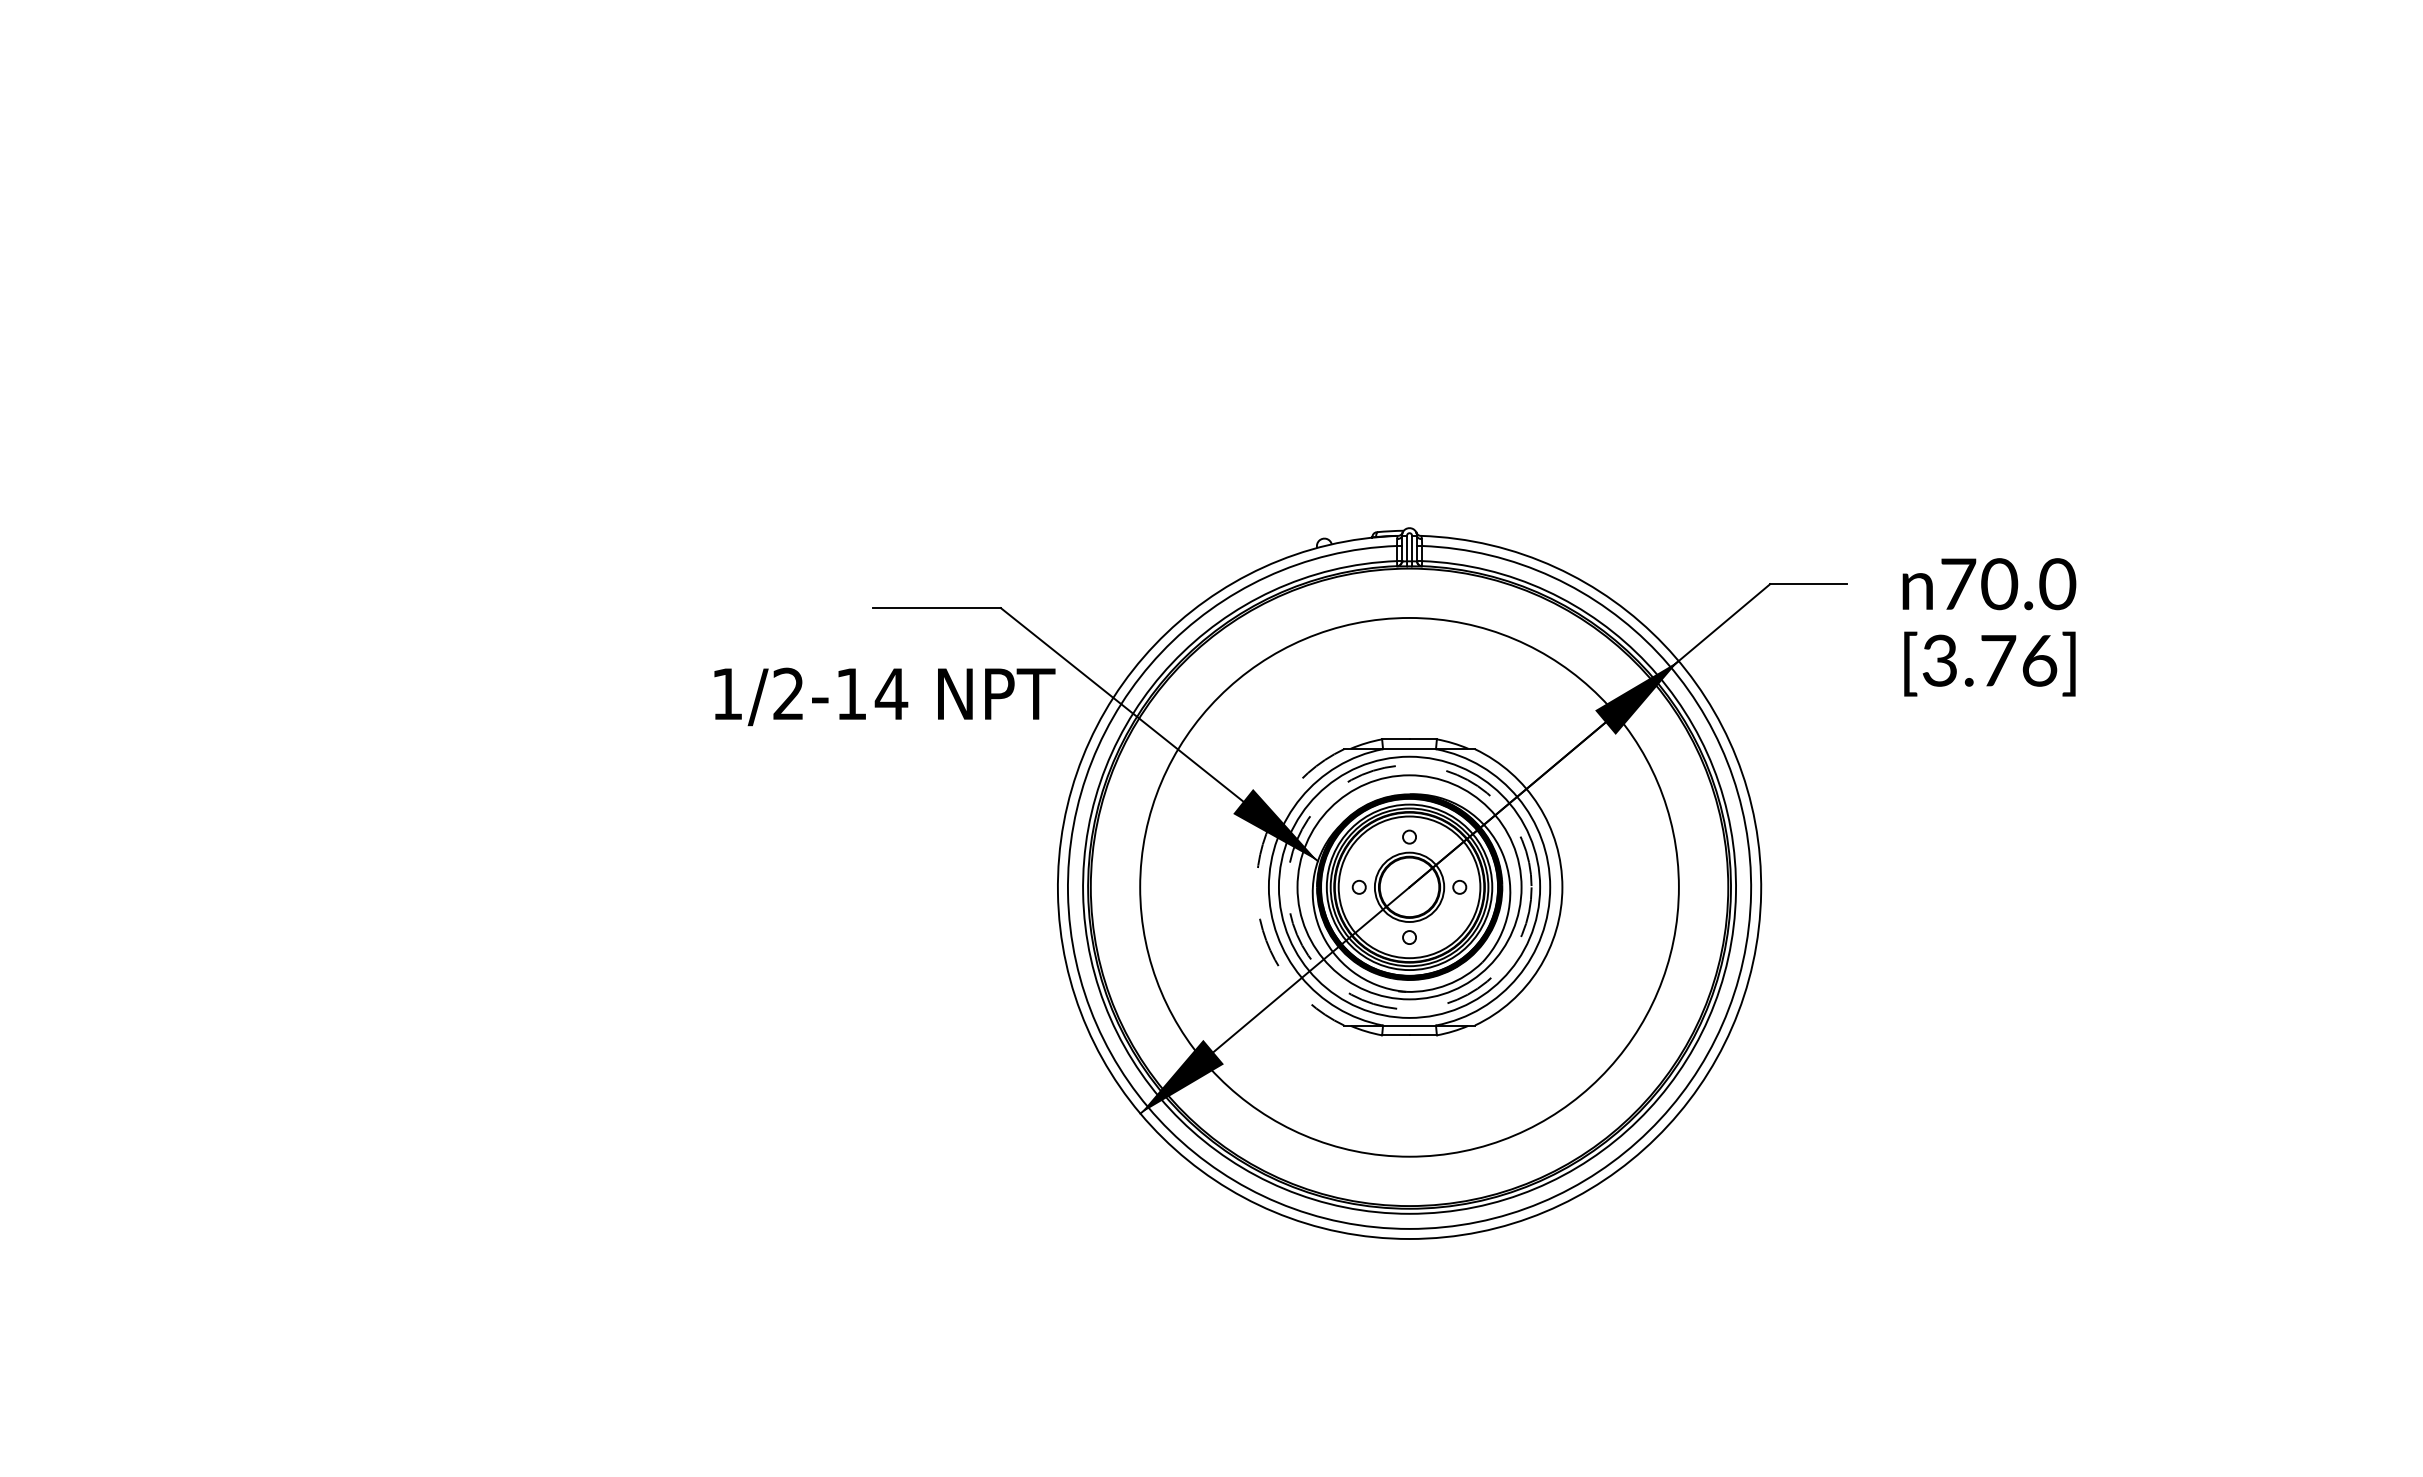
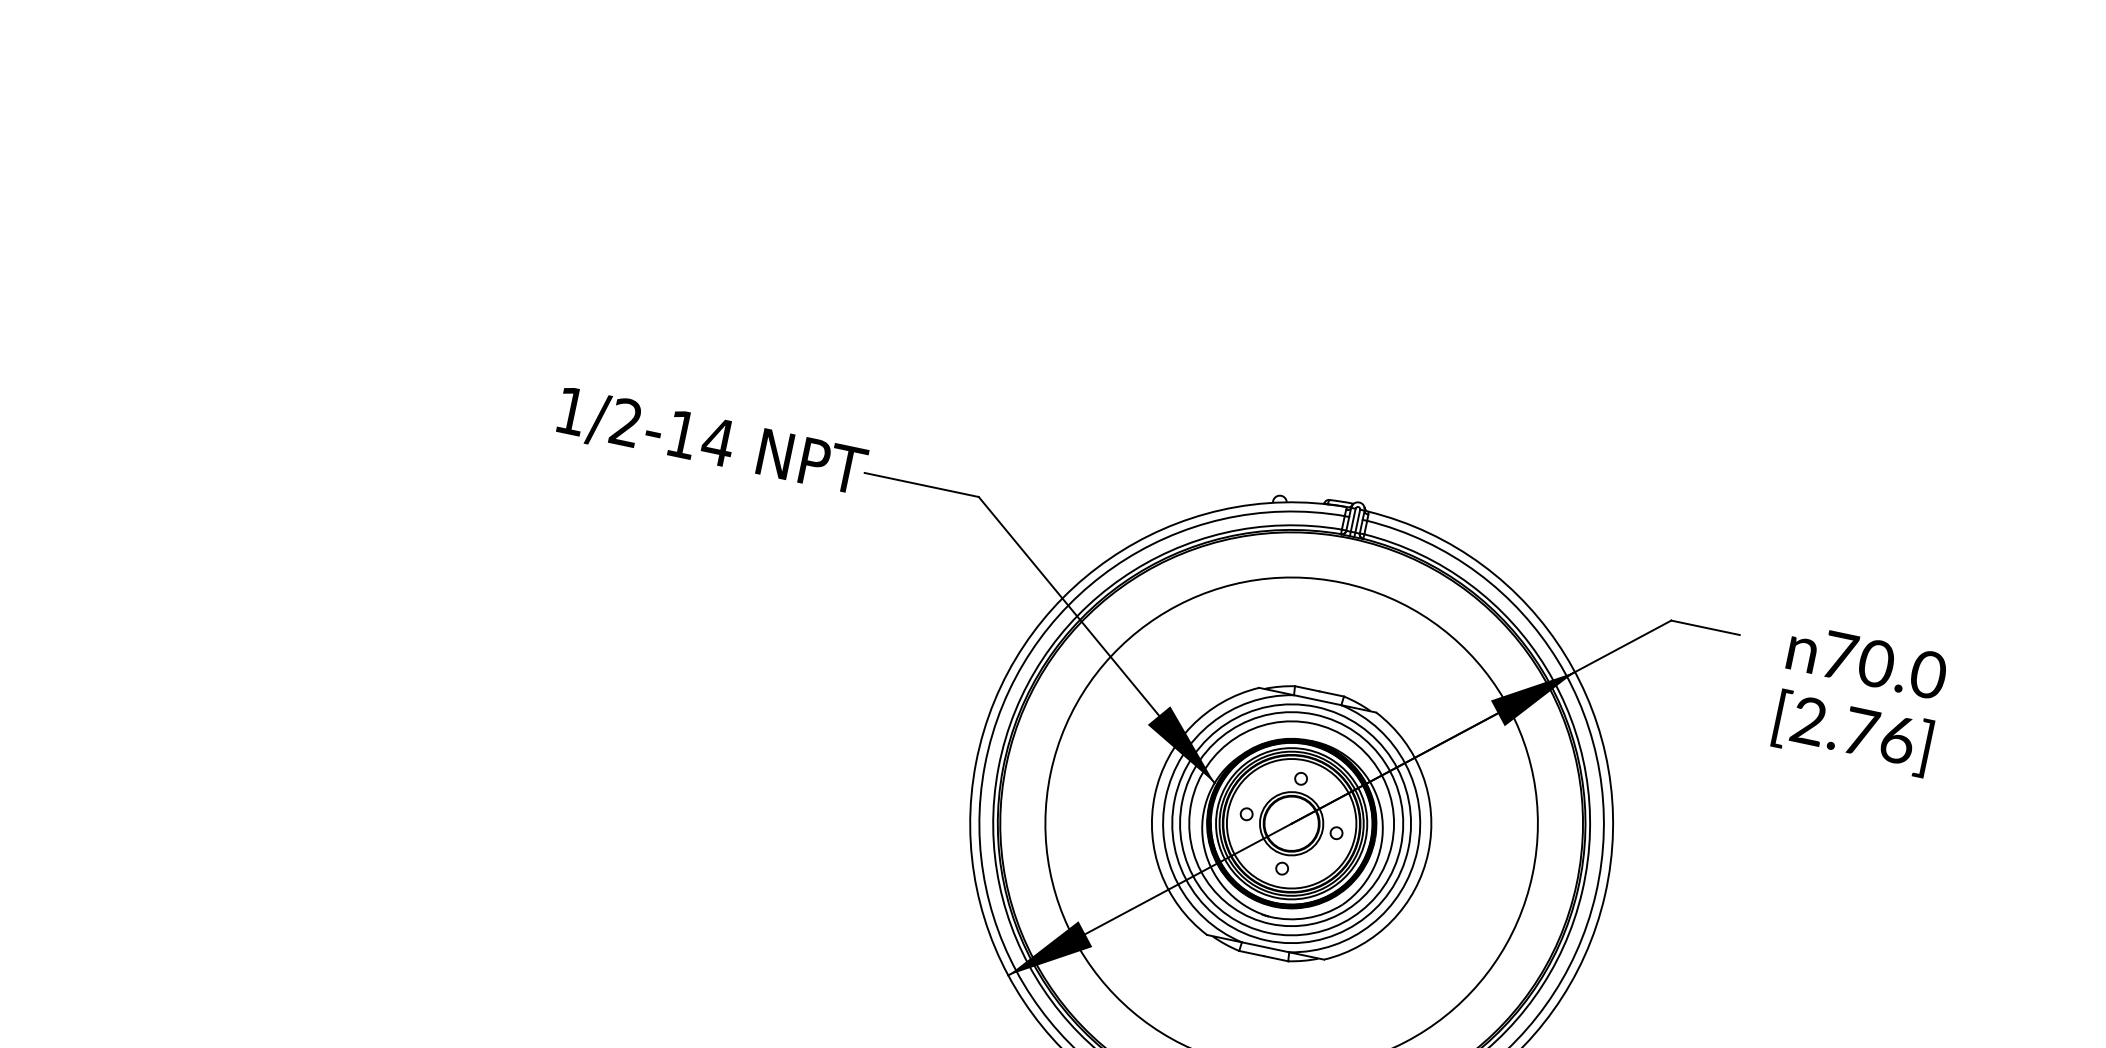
text: (1939, 661) -> (1808, 721), [3.76] -> [2.76]
text: (884, 696) -> (711, 442), moved
arc: (1256, 887) -> (1154, 795), dashed -> solid
circle: (1409, 887) -> (1291, 823), dashed -> solid

